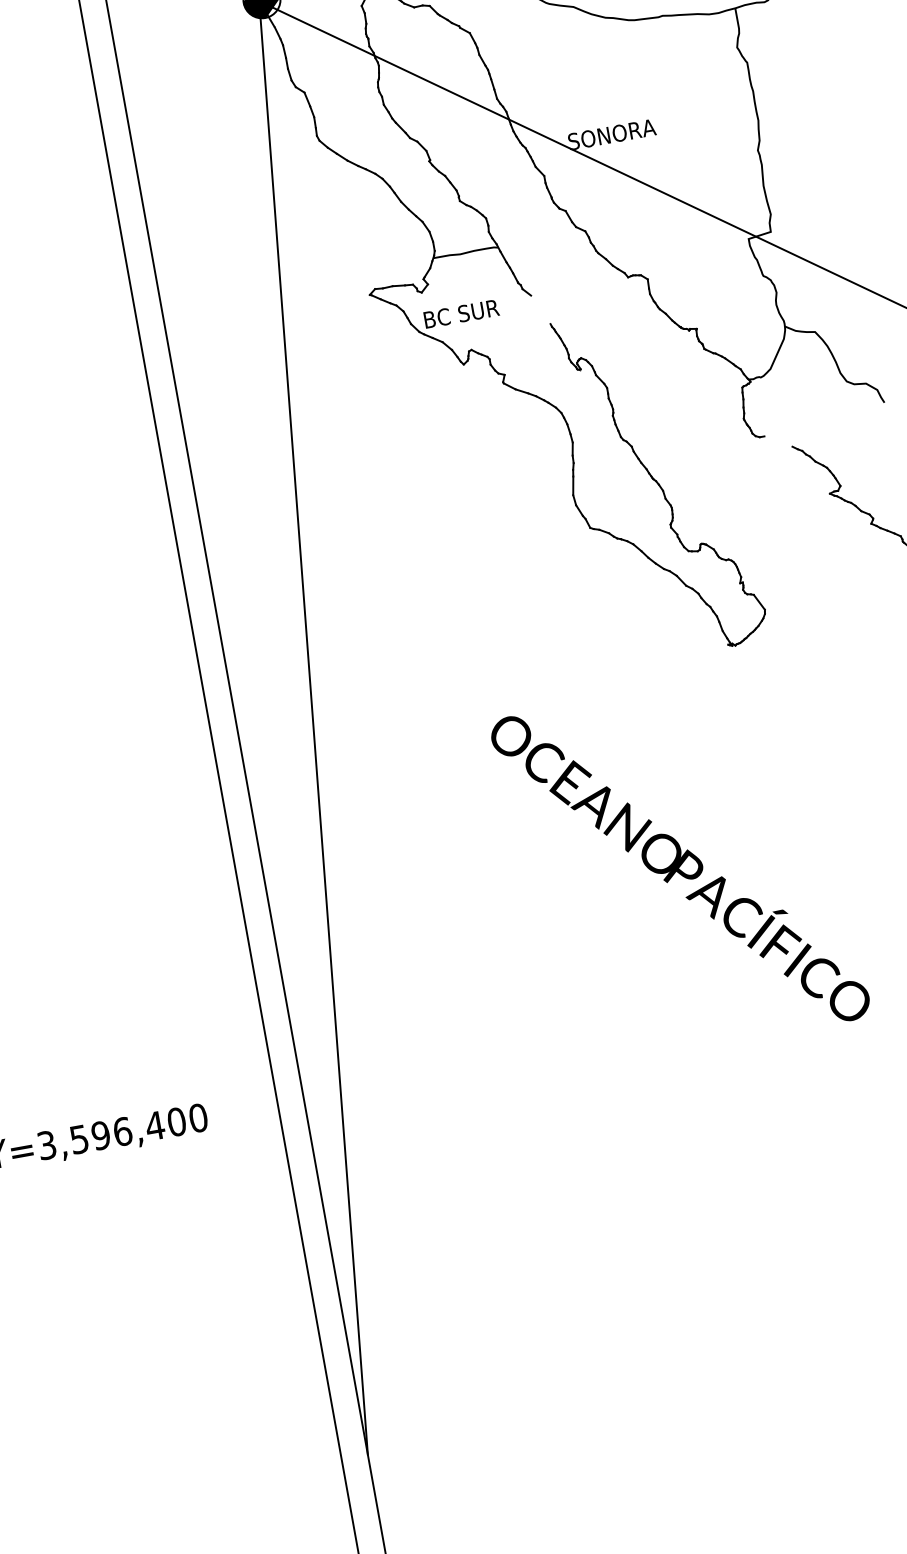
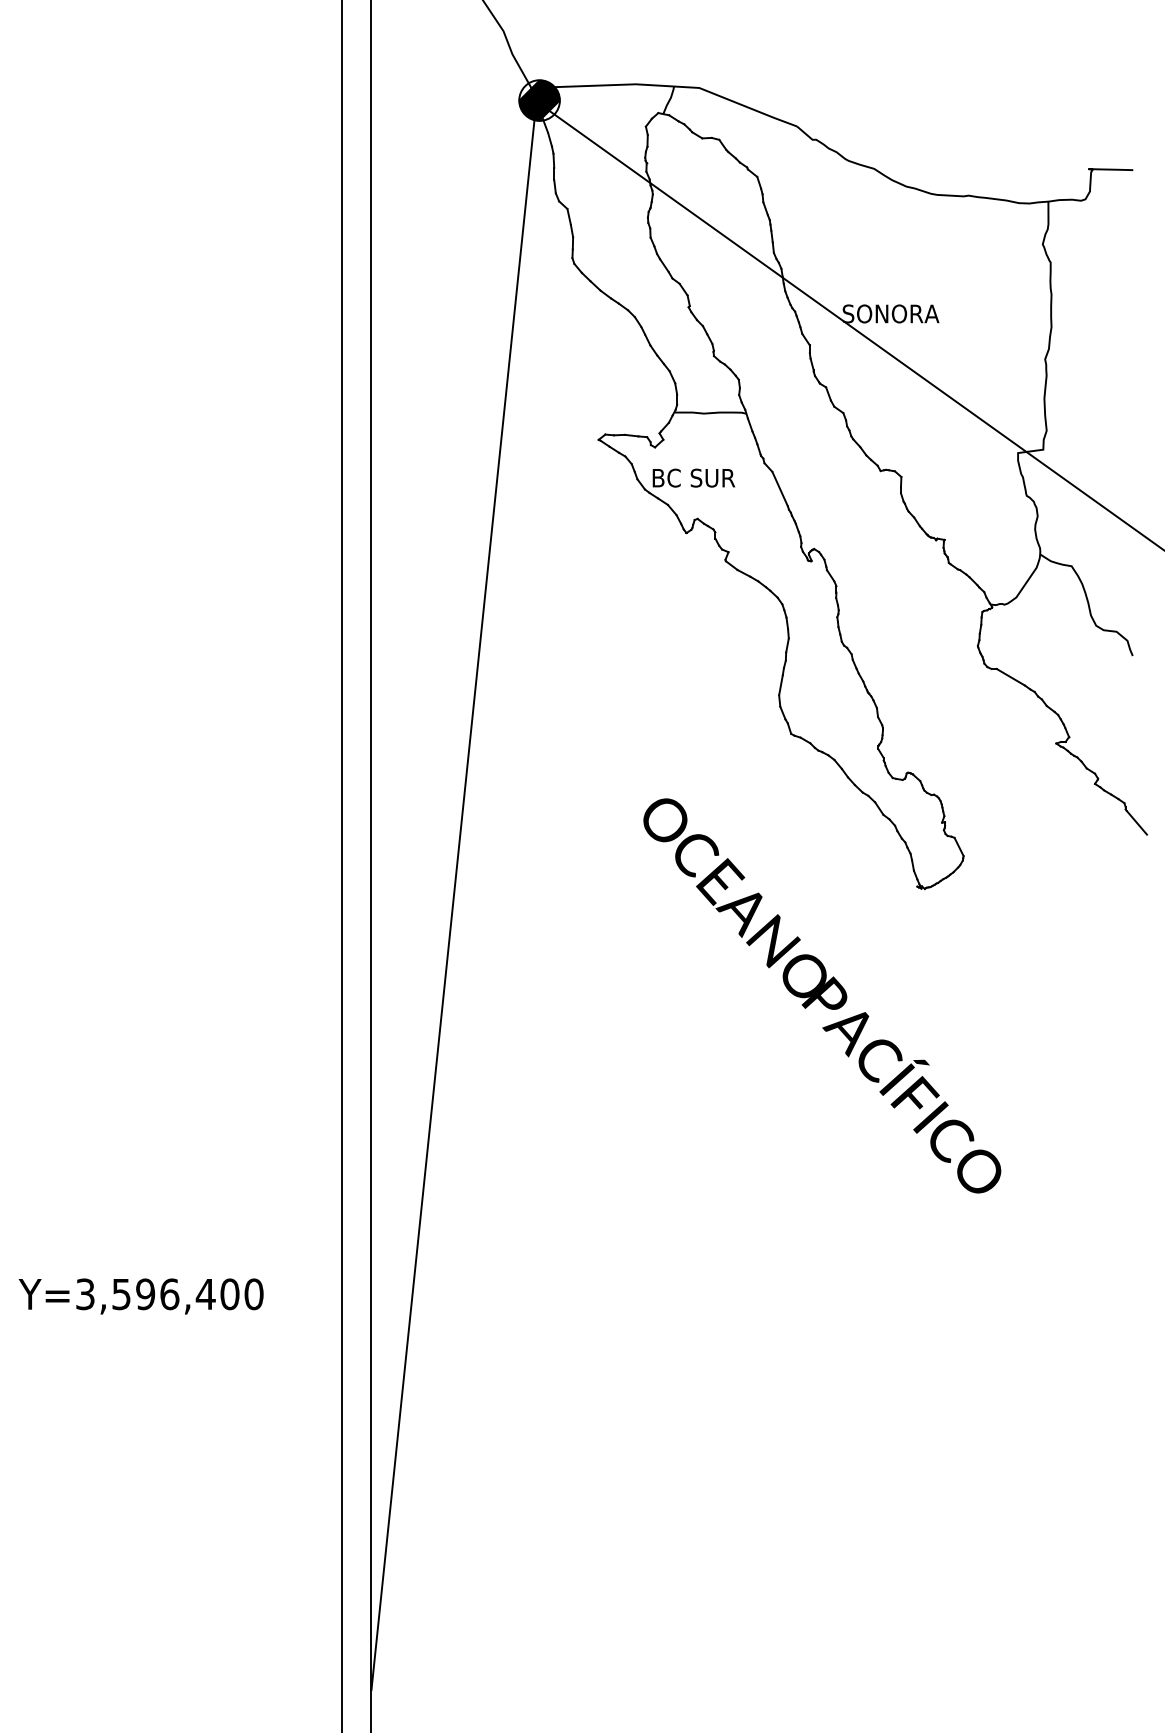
line: (540, 309) -> (779, 488), added
line: (778, 440) -> (1010, 676), added
text: (680, 868) -> (822, 995), moved

